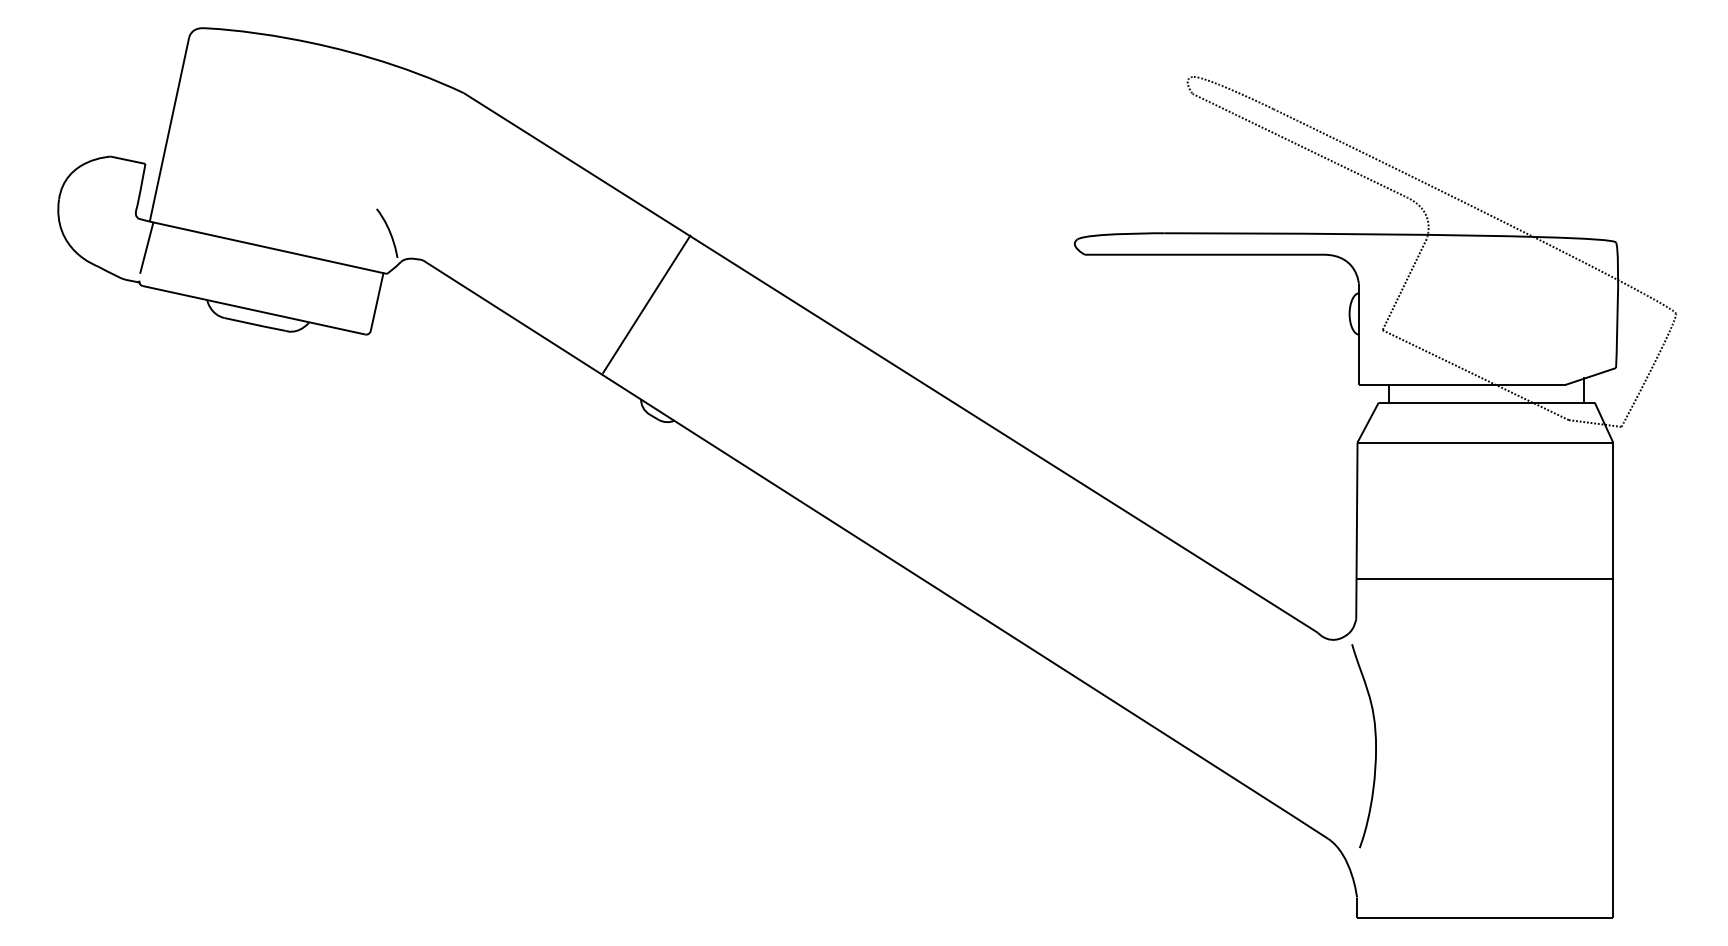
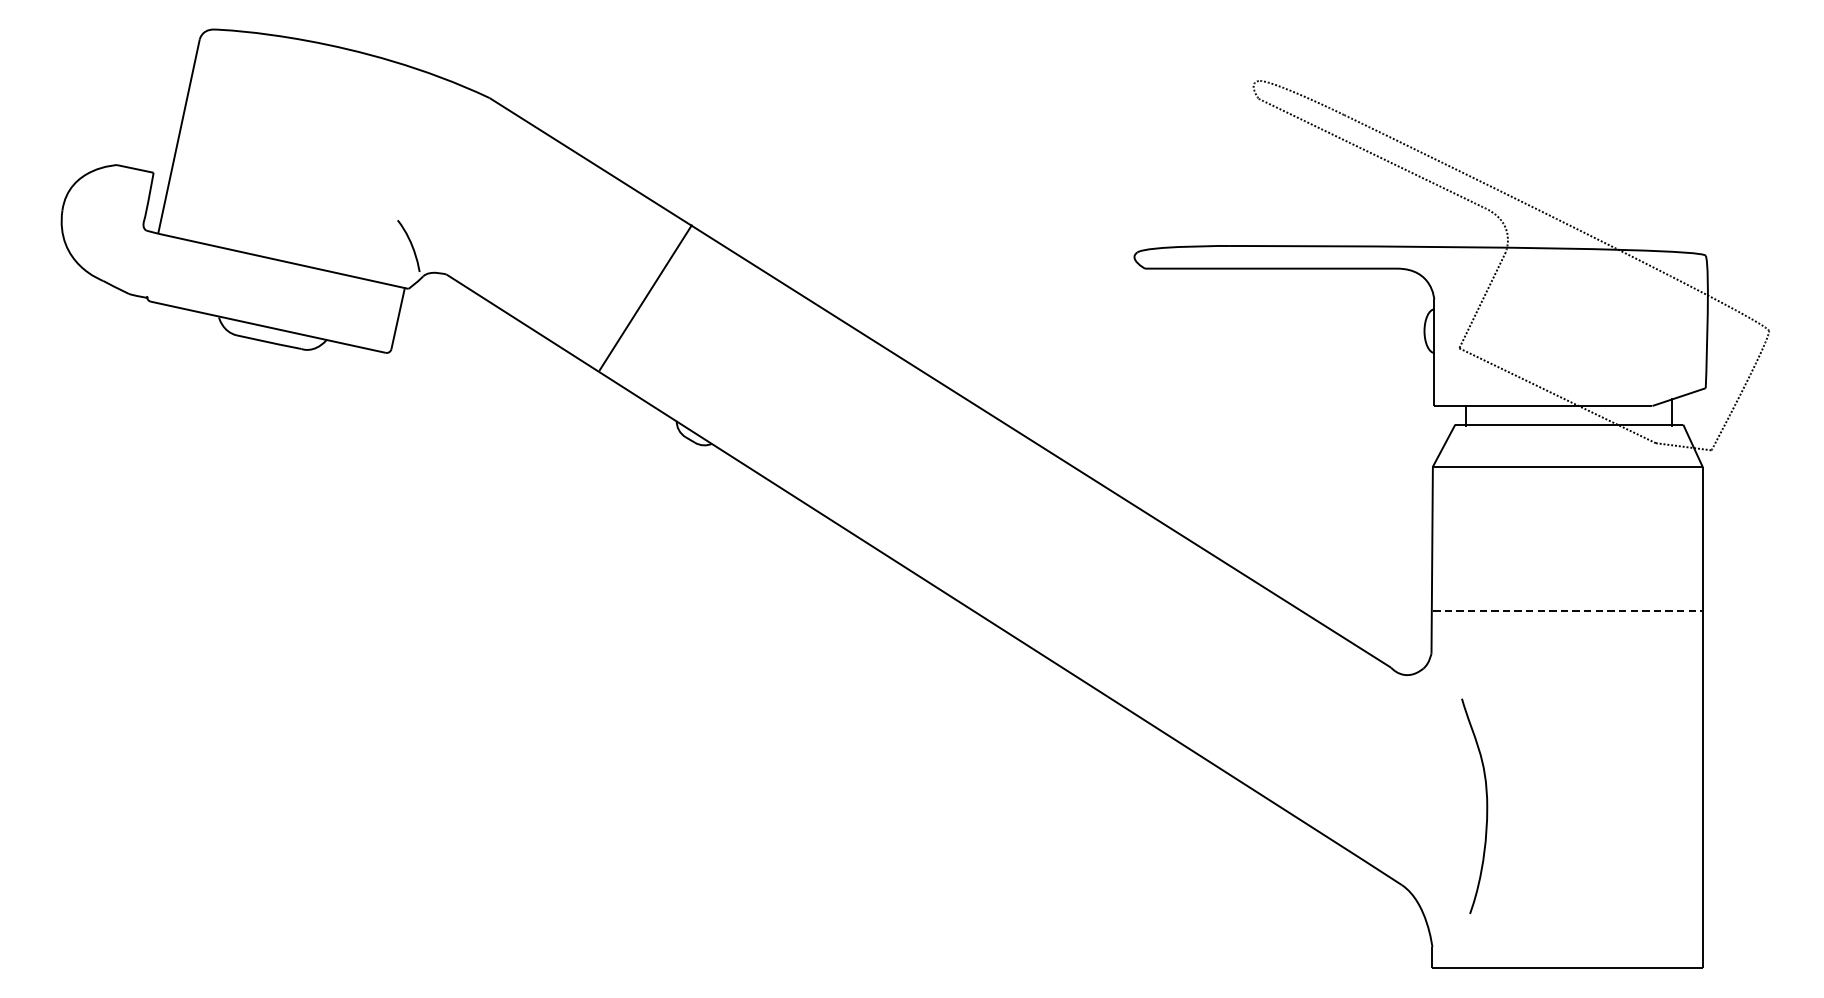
line: (146, 247) -> (154, 261), removed
line: (646, 303) -> (645, 296), moved
line: (1485, 579) -> (1567, 611), solid -> dashed
curve: (1375, 746) -> (1486, 806), moved

